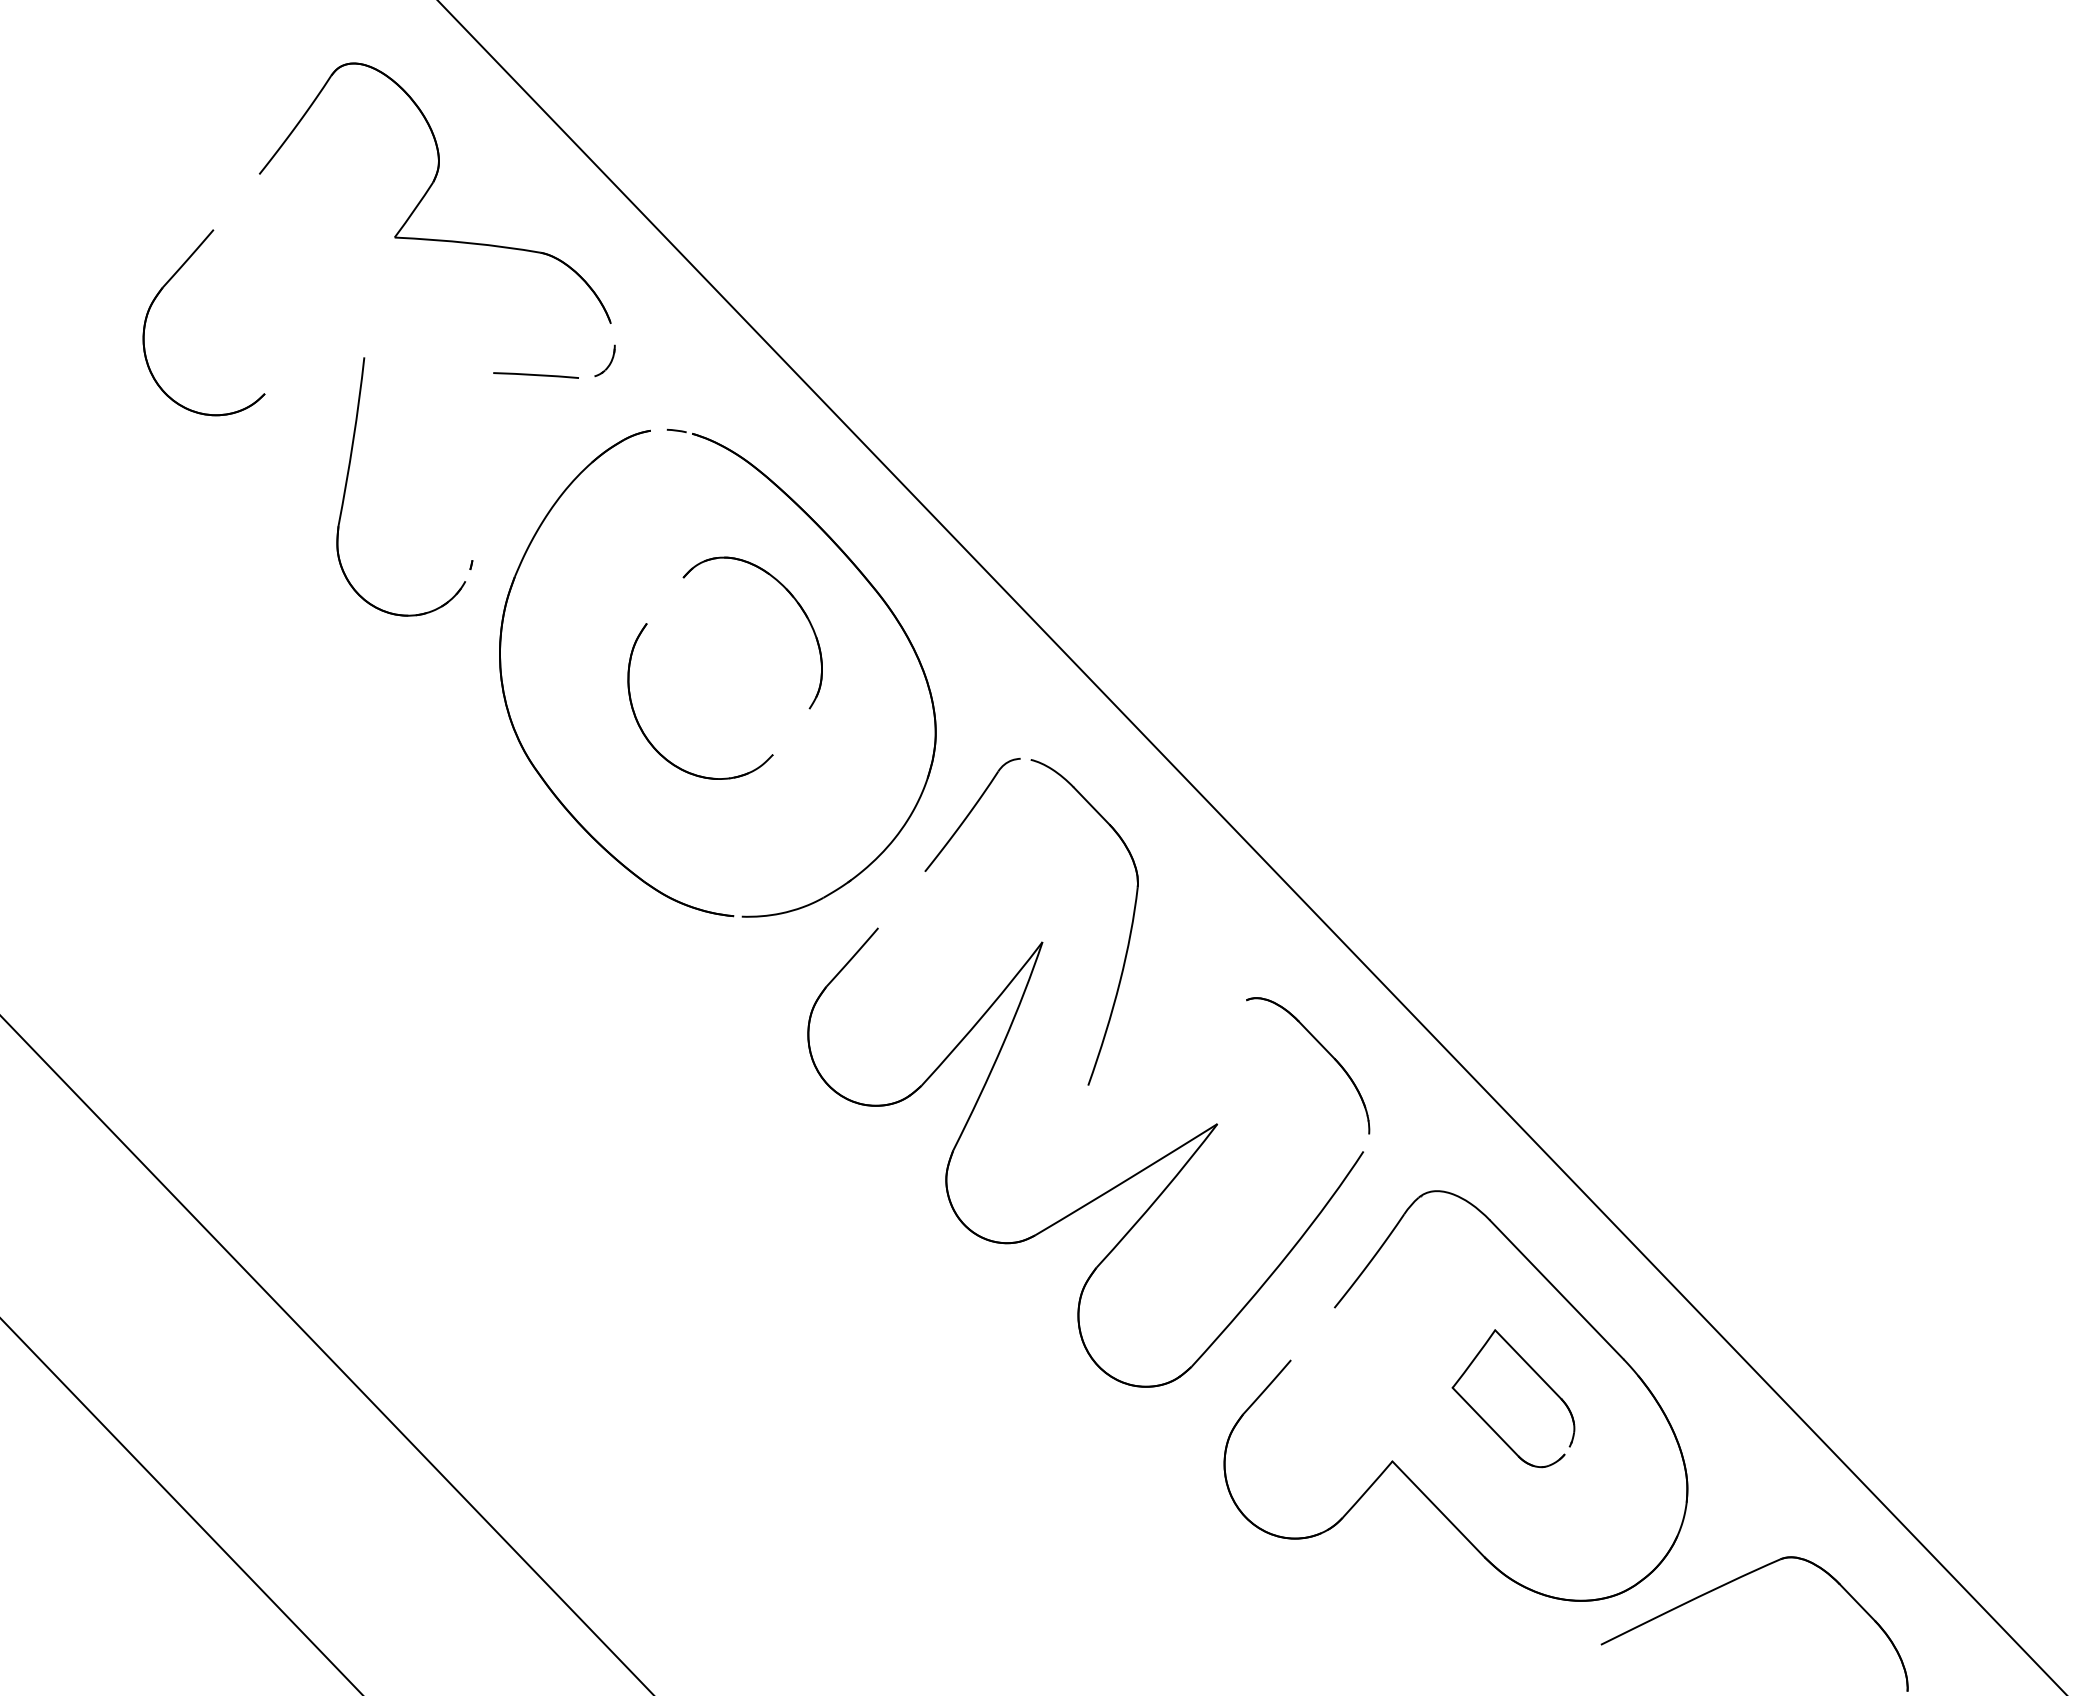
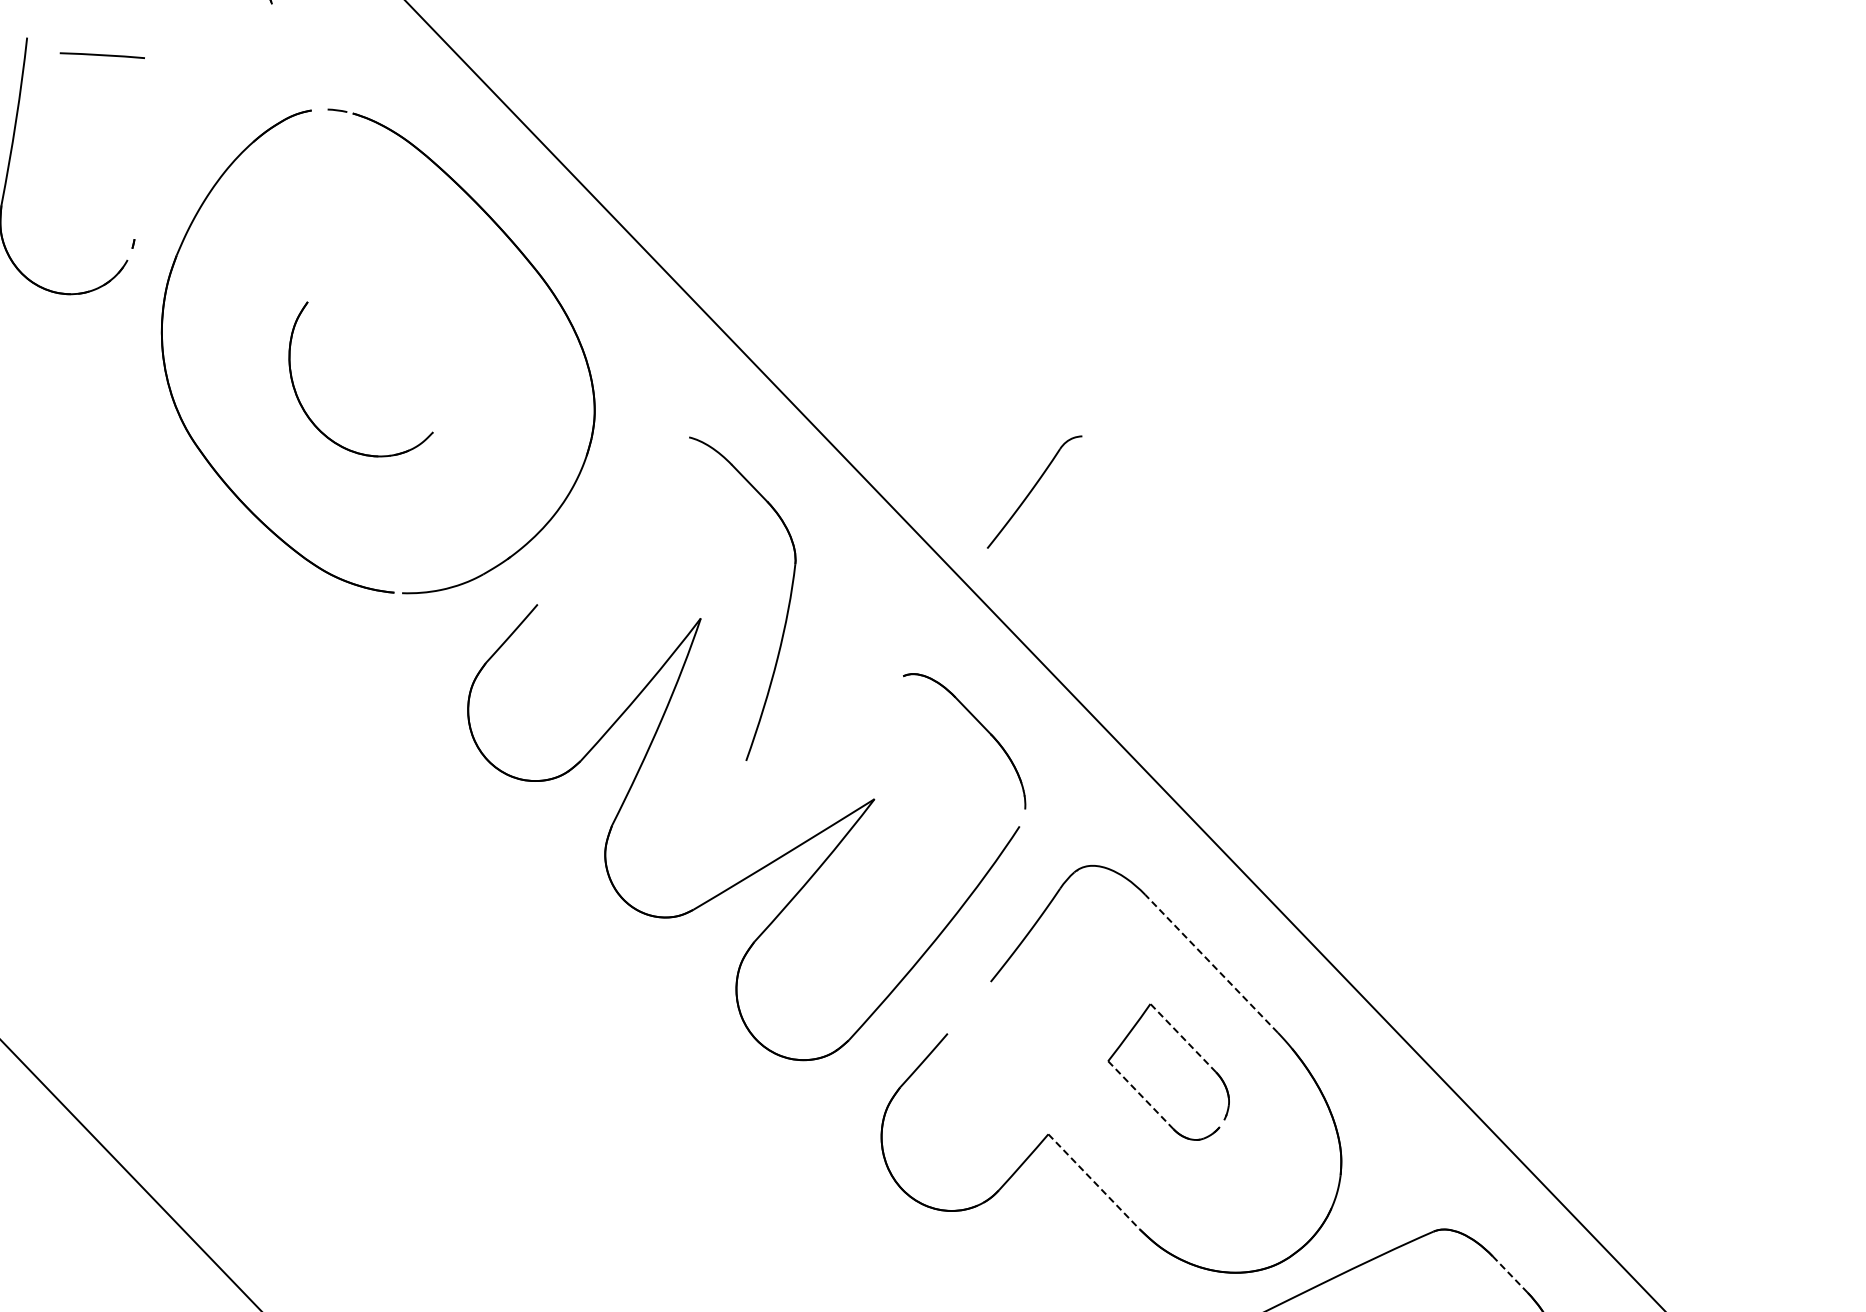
part: (604, 360) -> (265, 40), removed
line: (535, 375) -> (101, 55), moved
part: (797, 604) -> (457, 283), removed
part: (972, 814) -> (1034, 491), moved
line: (1556, 1289) -> (1211, 963), solid -> dashed
line: (1528, 1364) -> (1183, 1038), solid -> dashed
line: (1485, 1422) -> (1140, 1095), solid -> dashed
line: (1438, 1509) -> (1094, 1182), solid -> dashed
line: (1857, 1602) -> (1510, 1274), solid -> dashed

